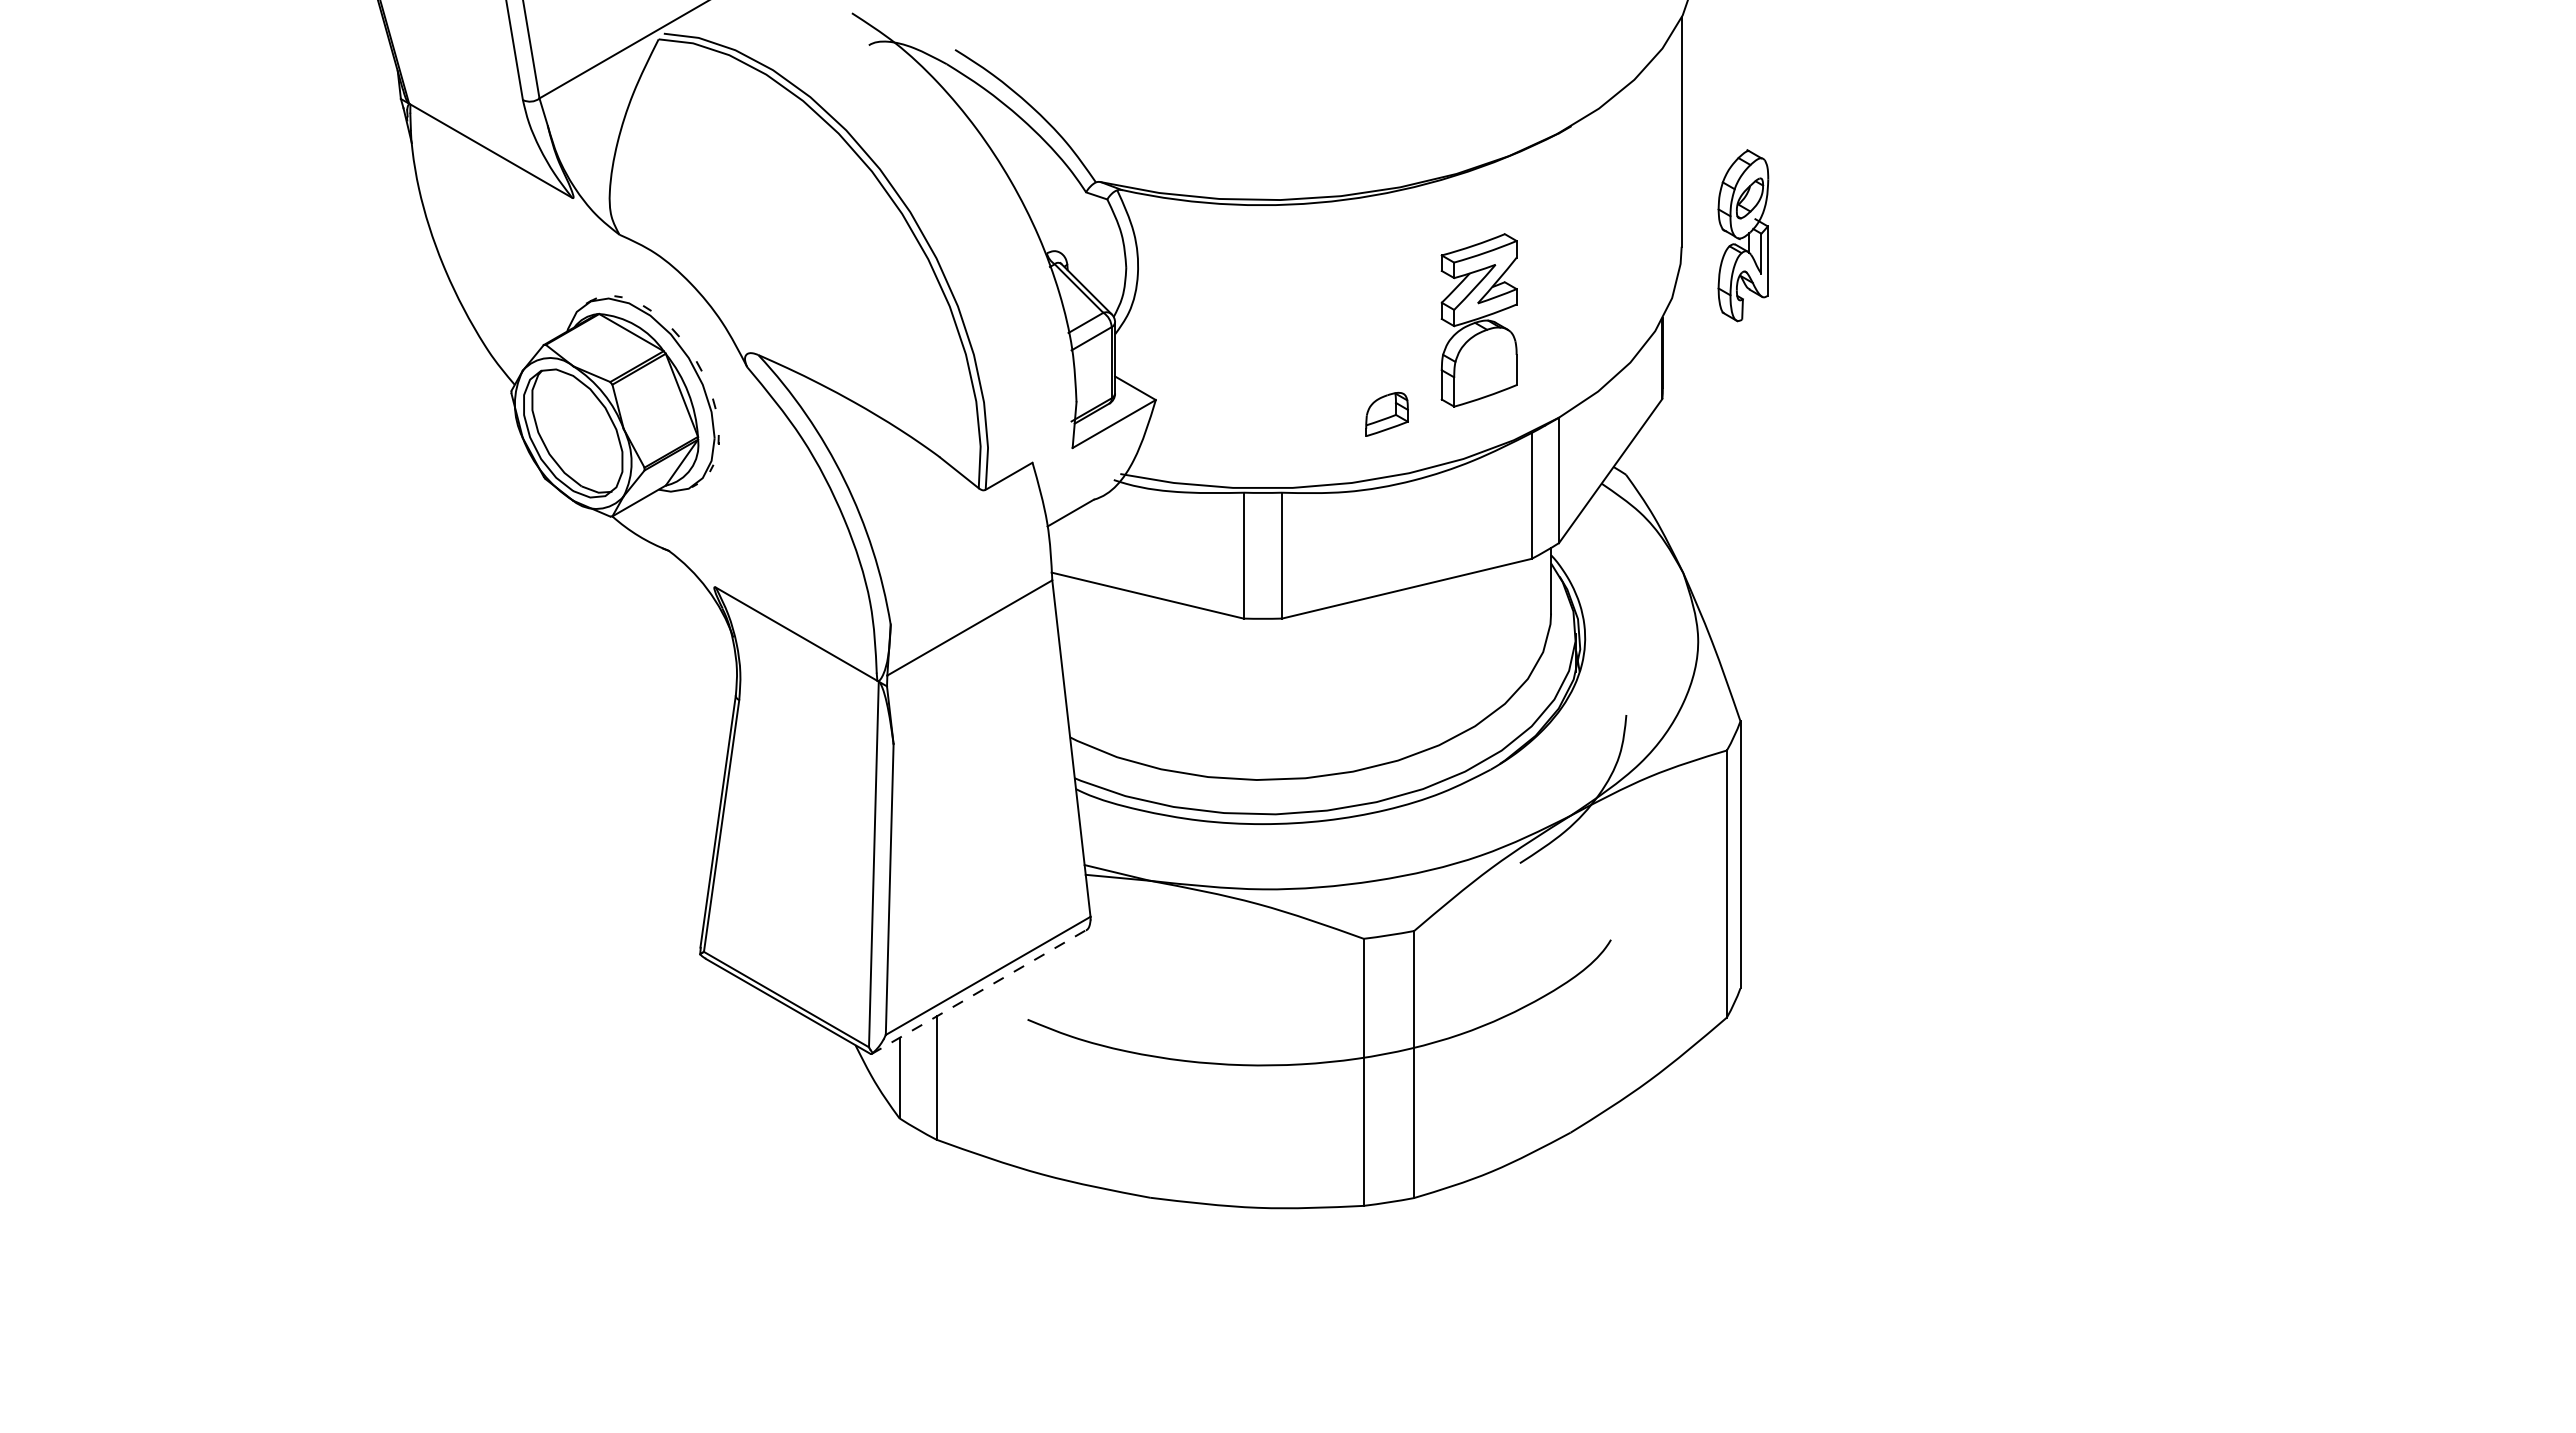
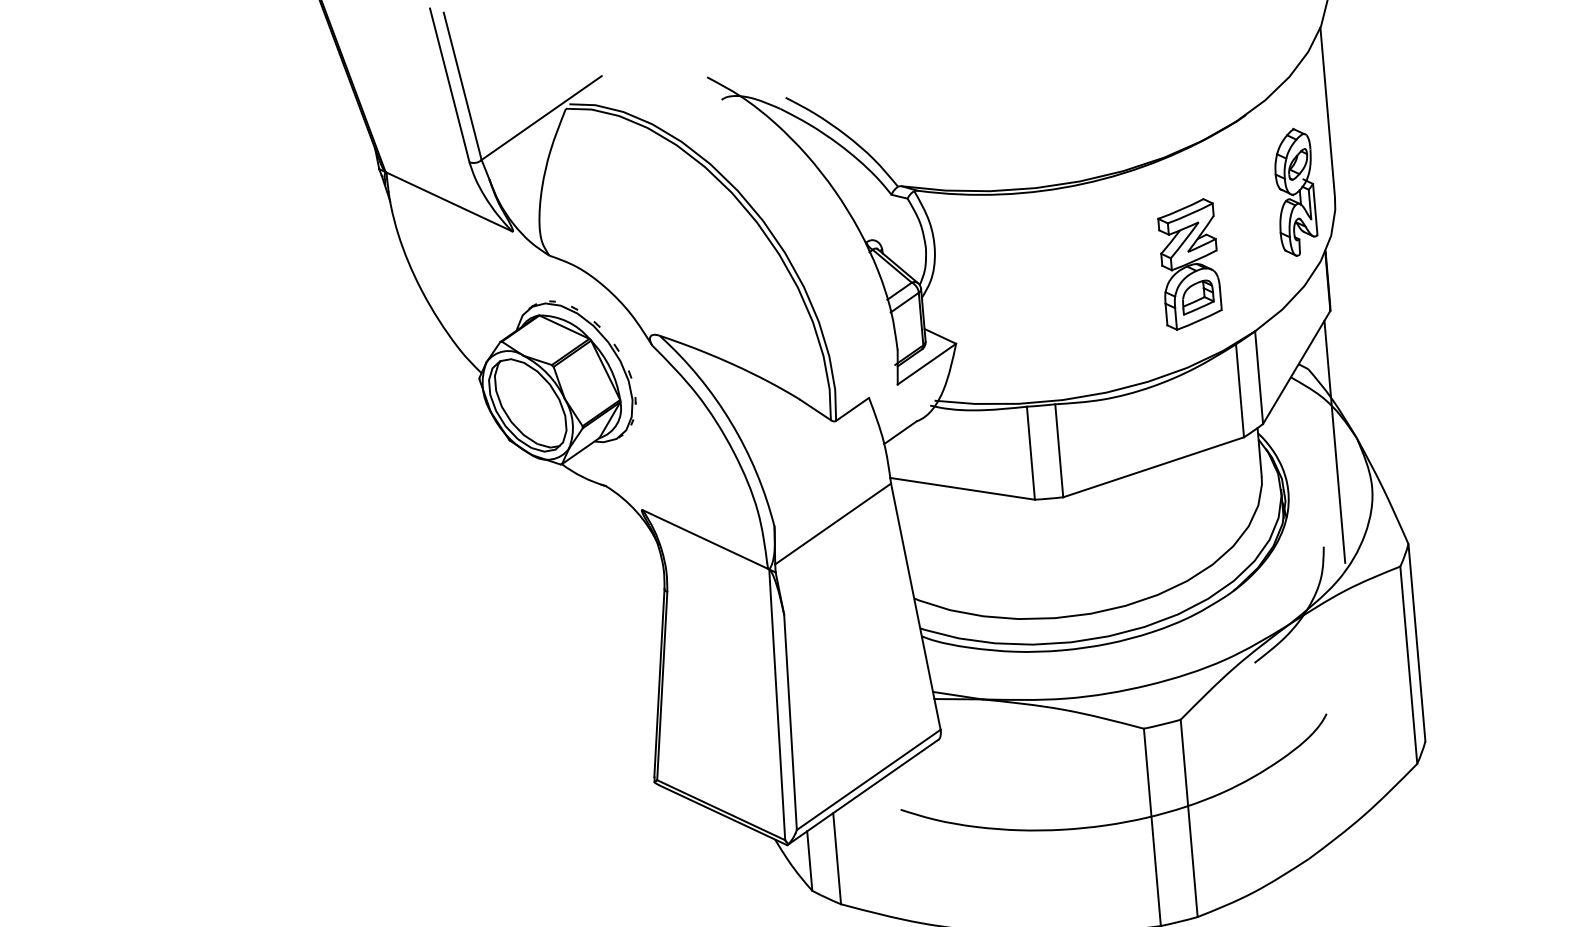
part: (1743, 235) -> (1295, 192), moved
part: (1386, 413) -> (1197, 296), moved
line: (1653, 575) -> (1334, 441), added
line: (978, 992) -> (862, 792), dashed -> solid

